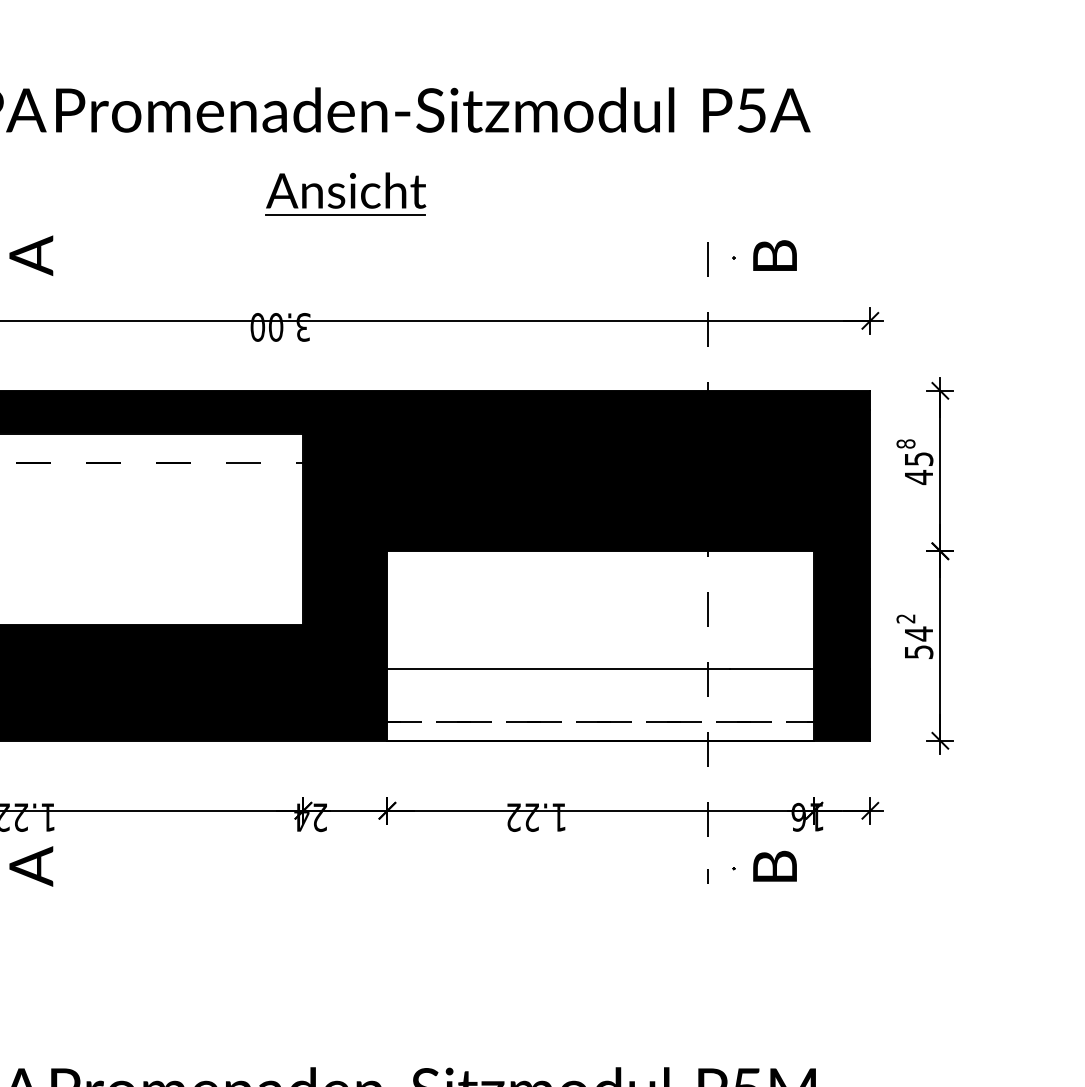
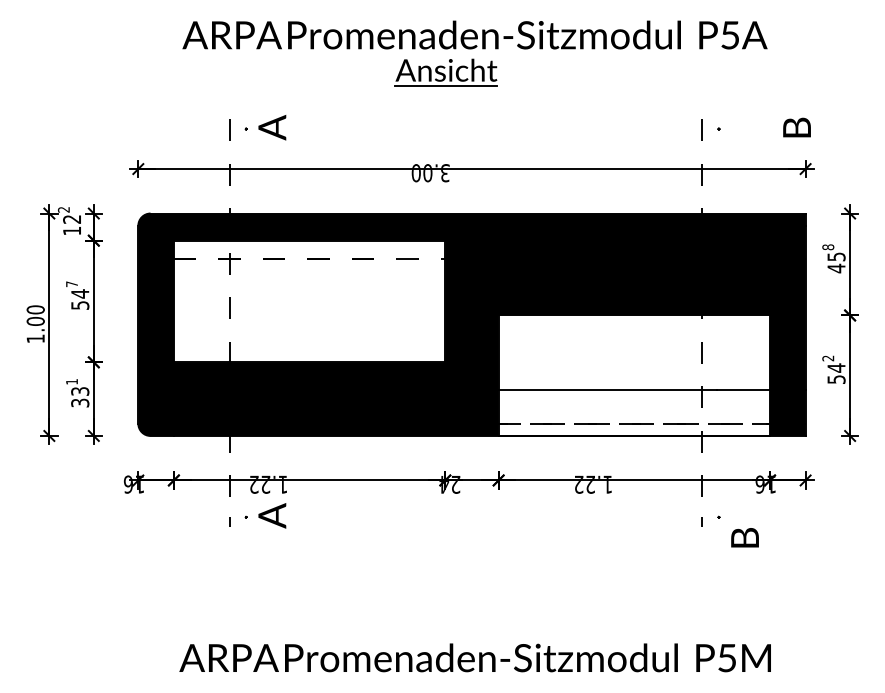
part: (344, 194) -> (445, 72), moved
text: (774, 255) -> (796, 127), moved
text: (774, 865) -> (744, 537), moved

